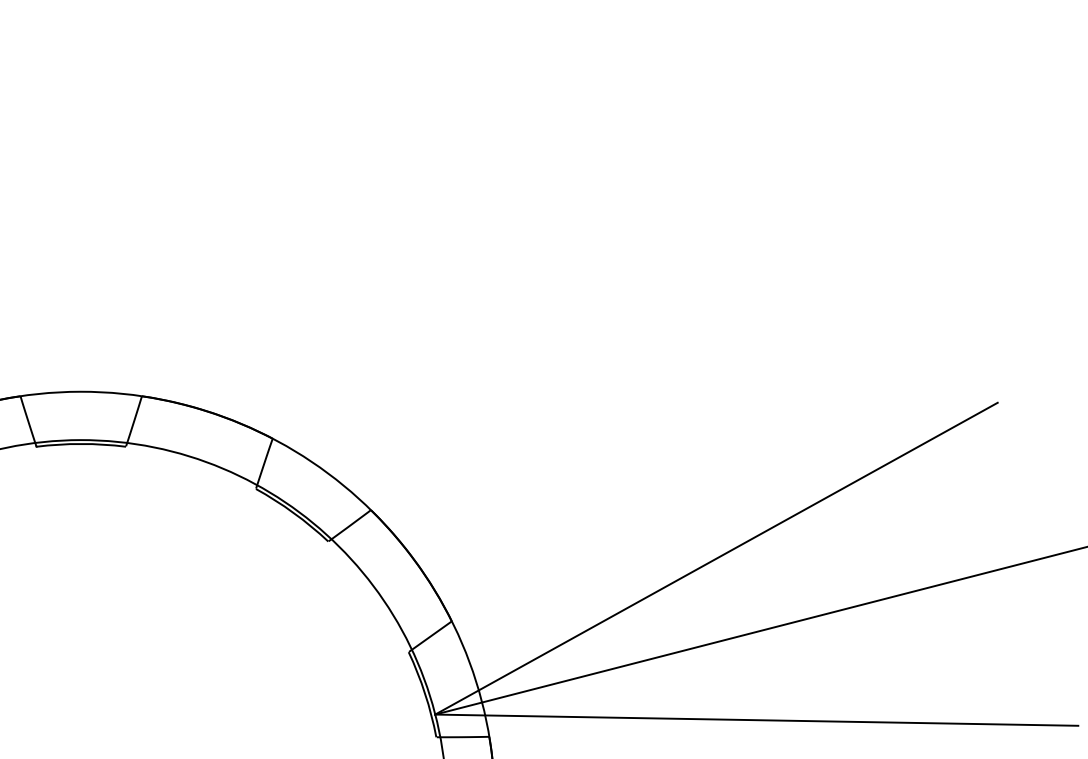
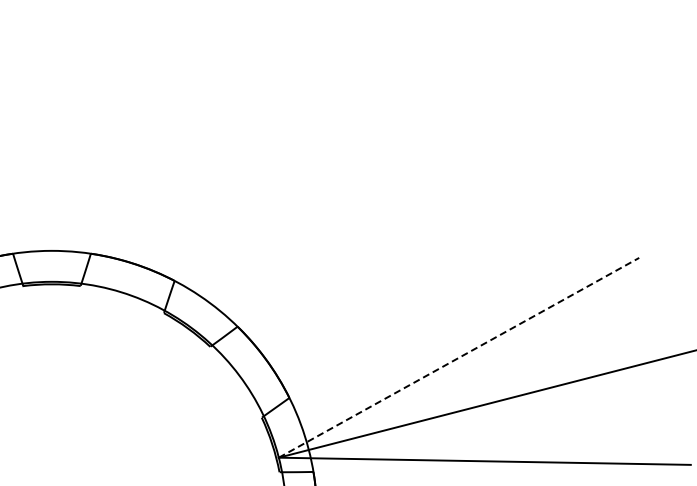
line: (717, 558) -> (459, 357), solid -> dashed

